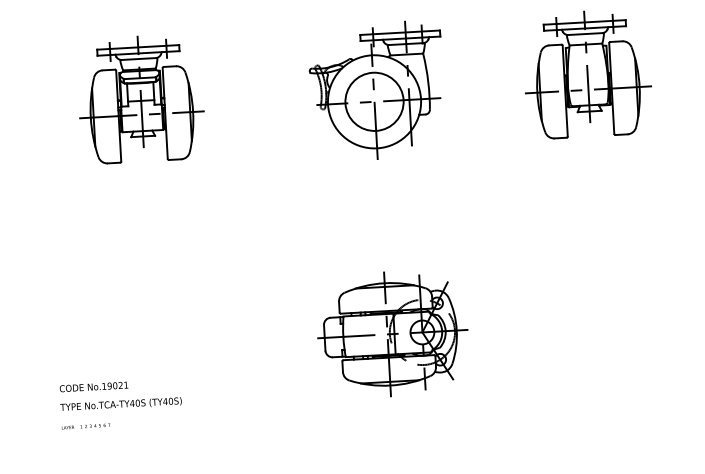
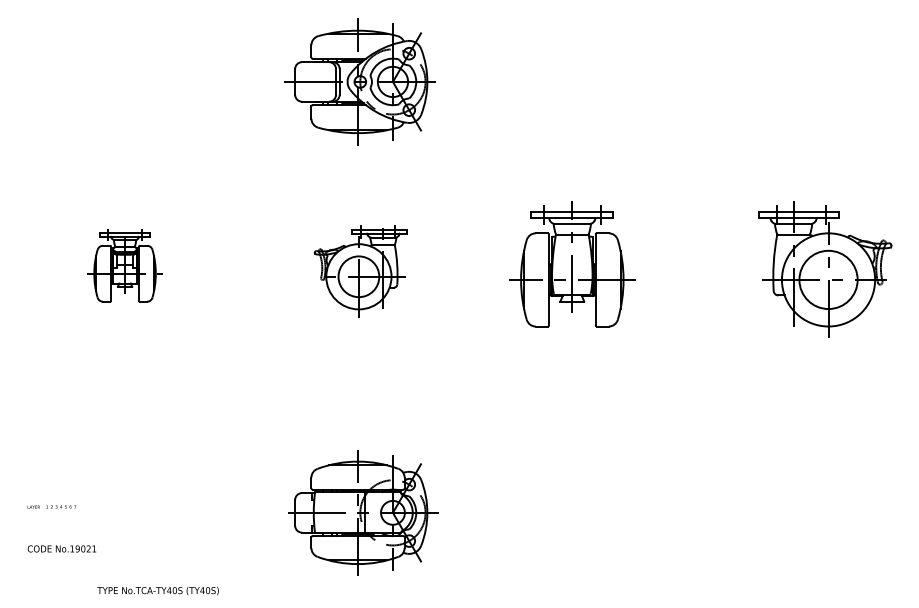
part: (376, 91) -> (360, 269), size x0.7
part: (140, 99) -> (124, 264), size x0.6
text: (120, 404) -> (157, 590), moved
text: (85, 426) -> (51, 506), moved

